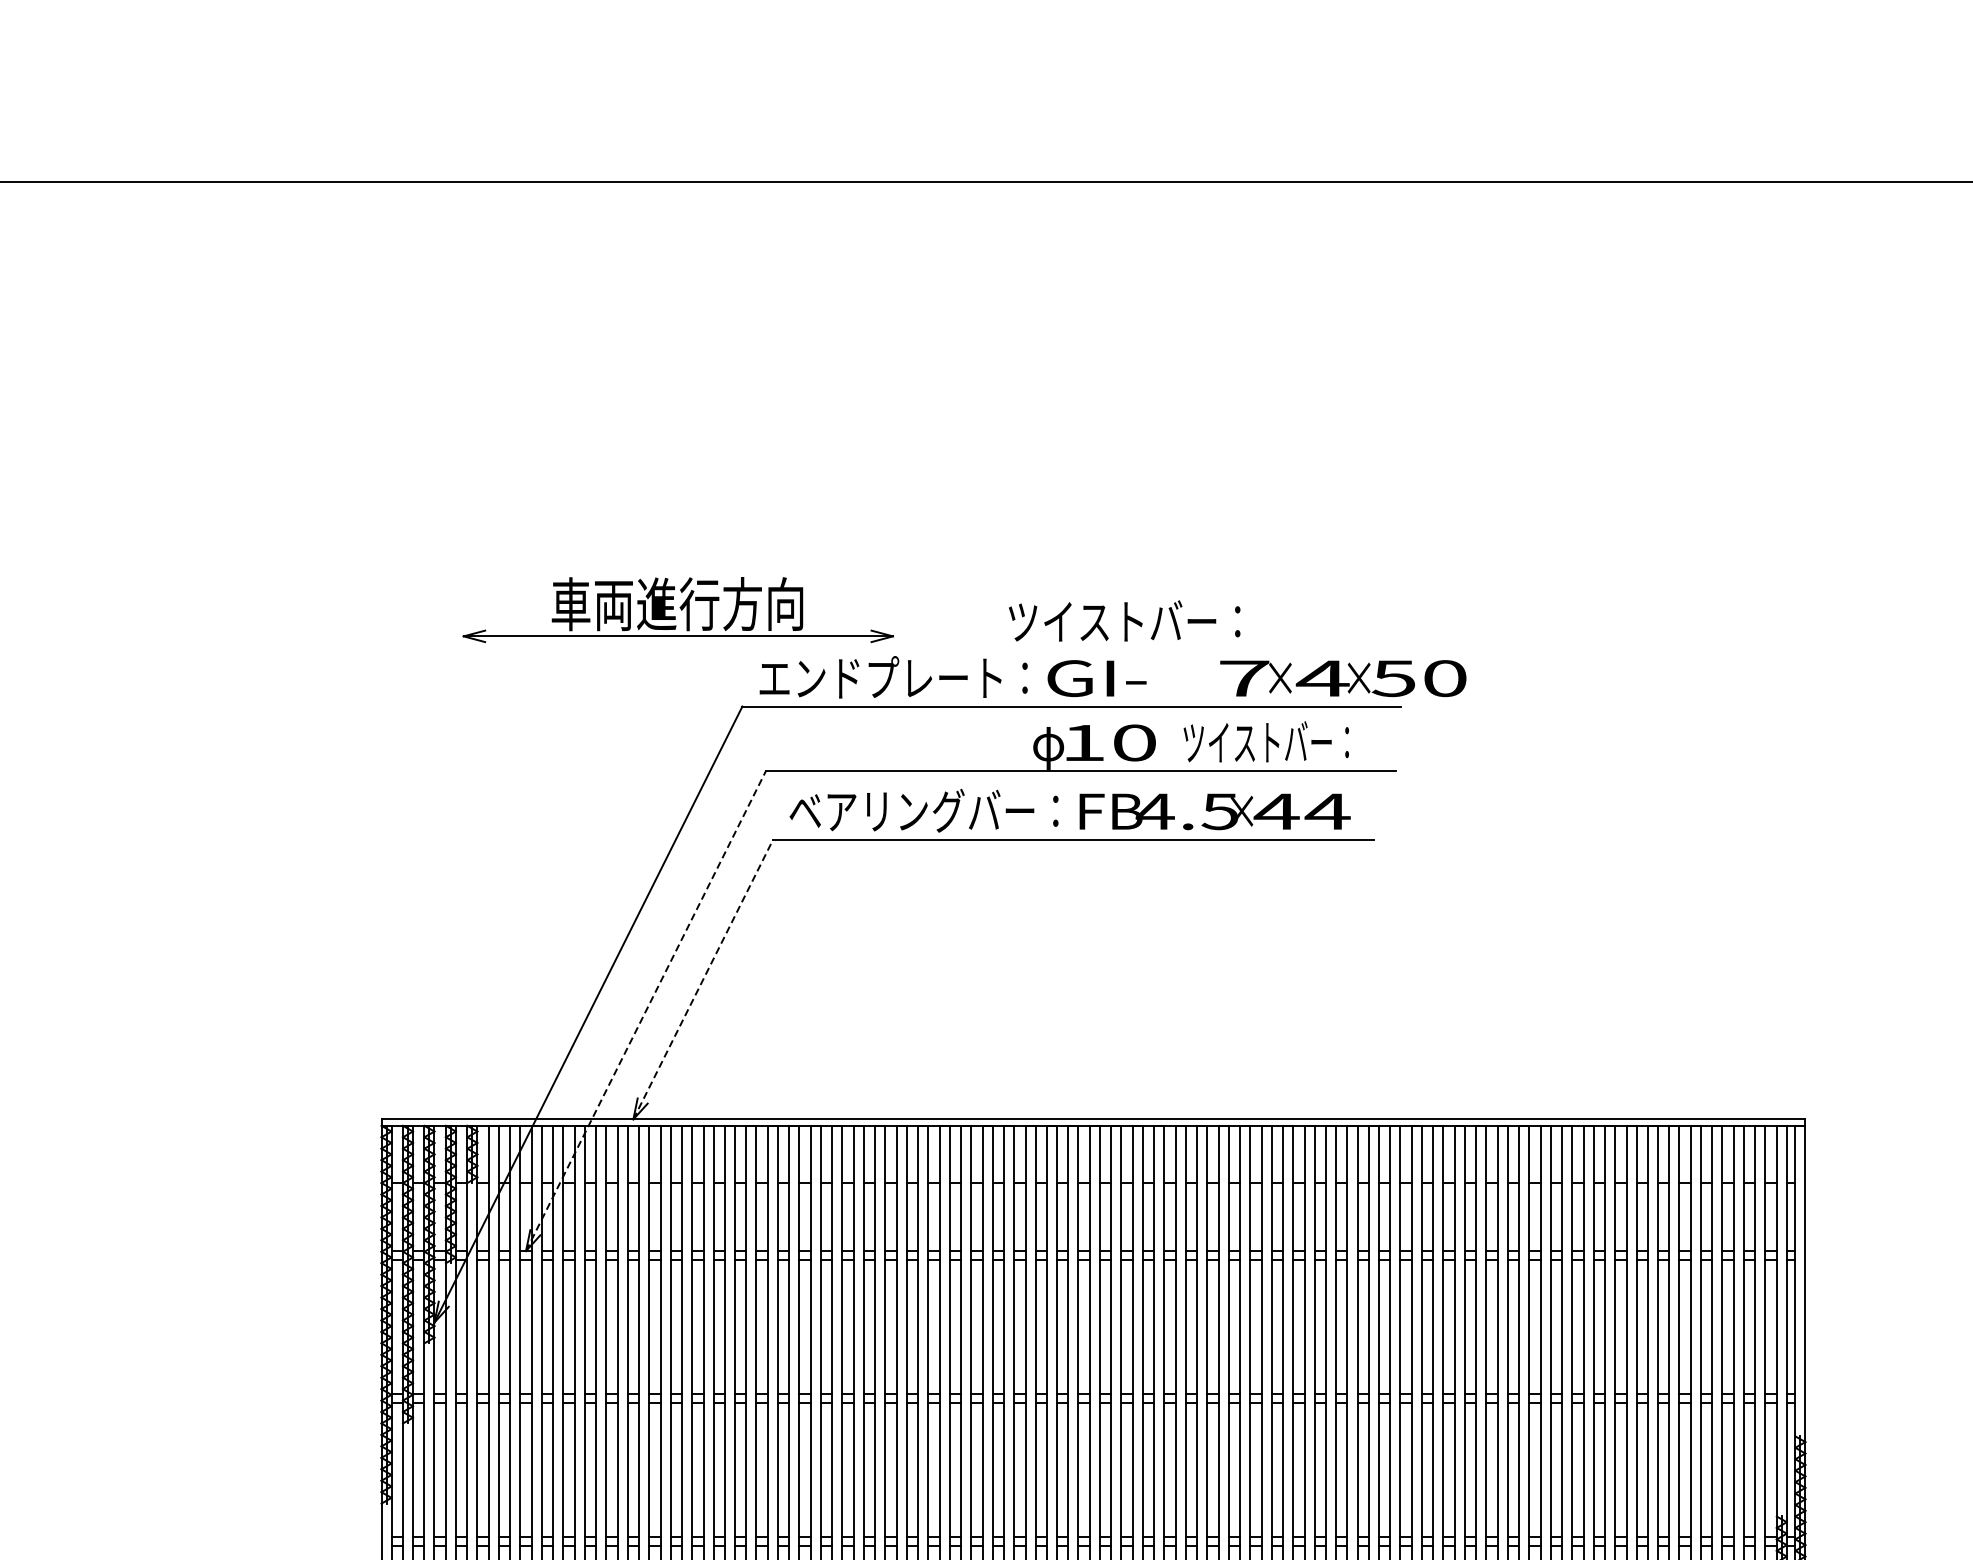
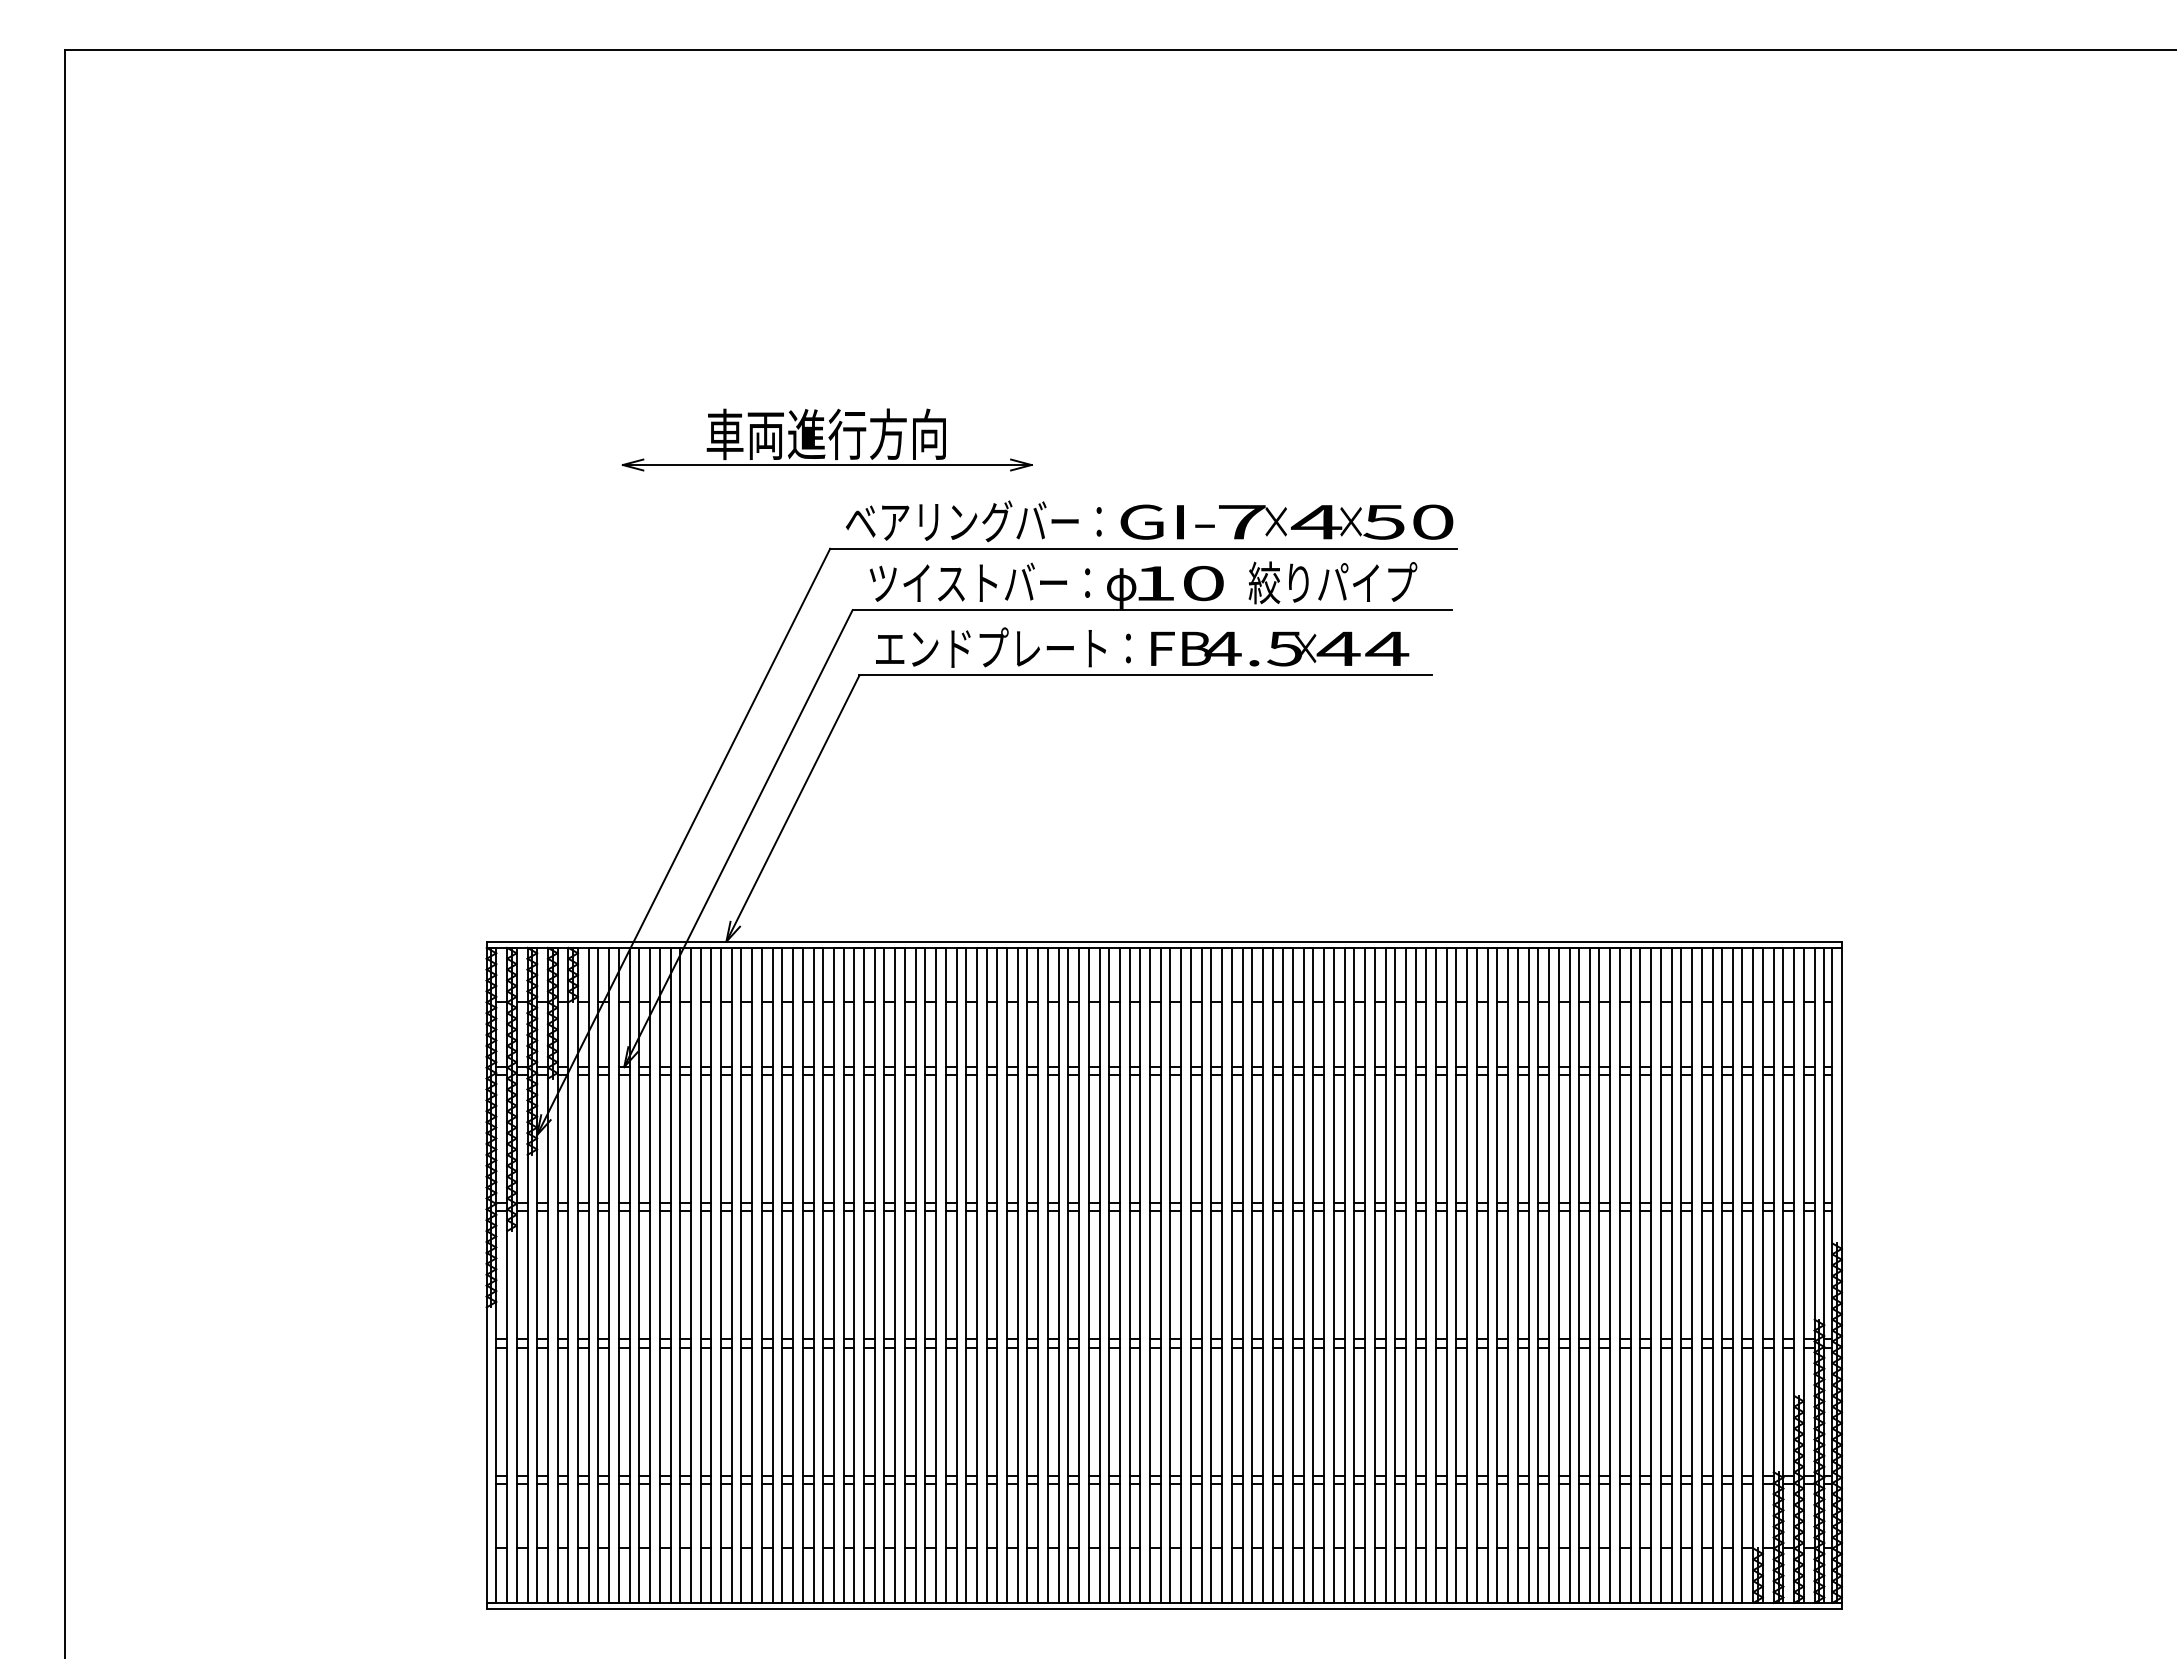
part: (677, 609) -> (826, 439), moved
text: (1125, 620) -> (980, 581), moved
text: (880, 677) -> (961, 521), エンドプレート： -> ベアリングバー：
text: (1343, 677) -> (1336, 521), moved
text: (1270, 741) -> (1332, 582), ツイストバー： -> 絞りパイプ
text: (911, 810) -> (991, 647), ベアリングバー： -> エンドプレート：
line: (702, 979) -> (792, 808), dashed -> solid
line: (646, 1010) -> (738, 838), dashed -> solid

